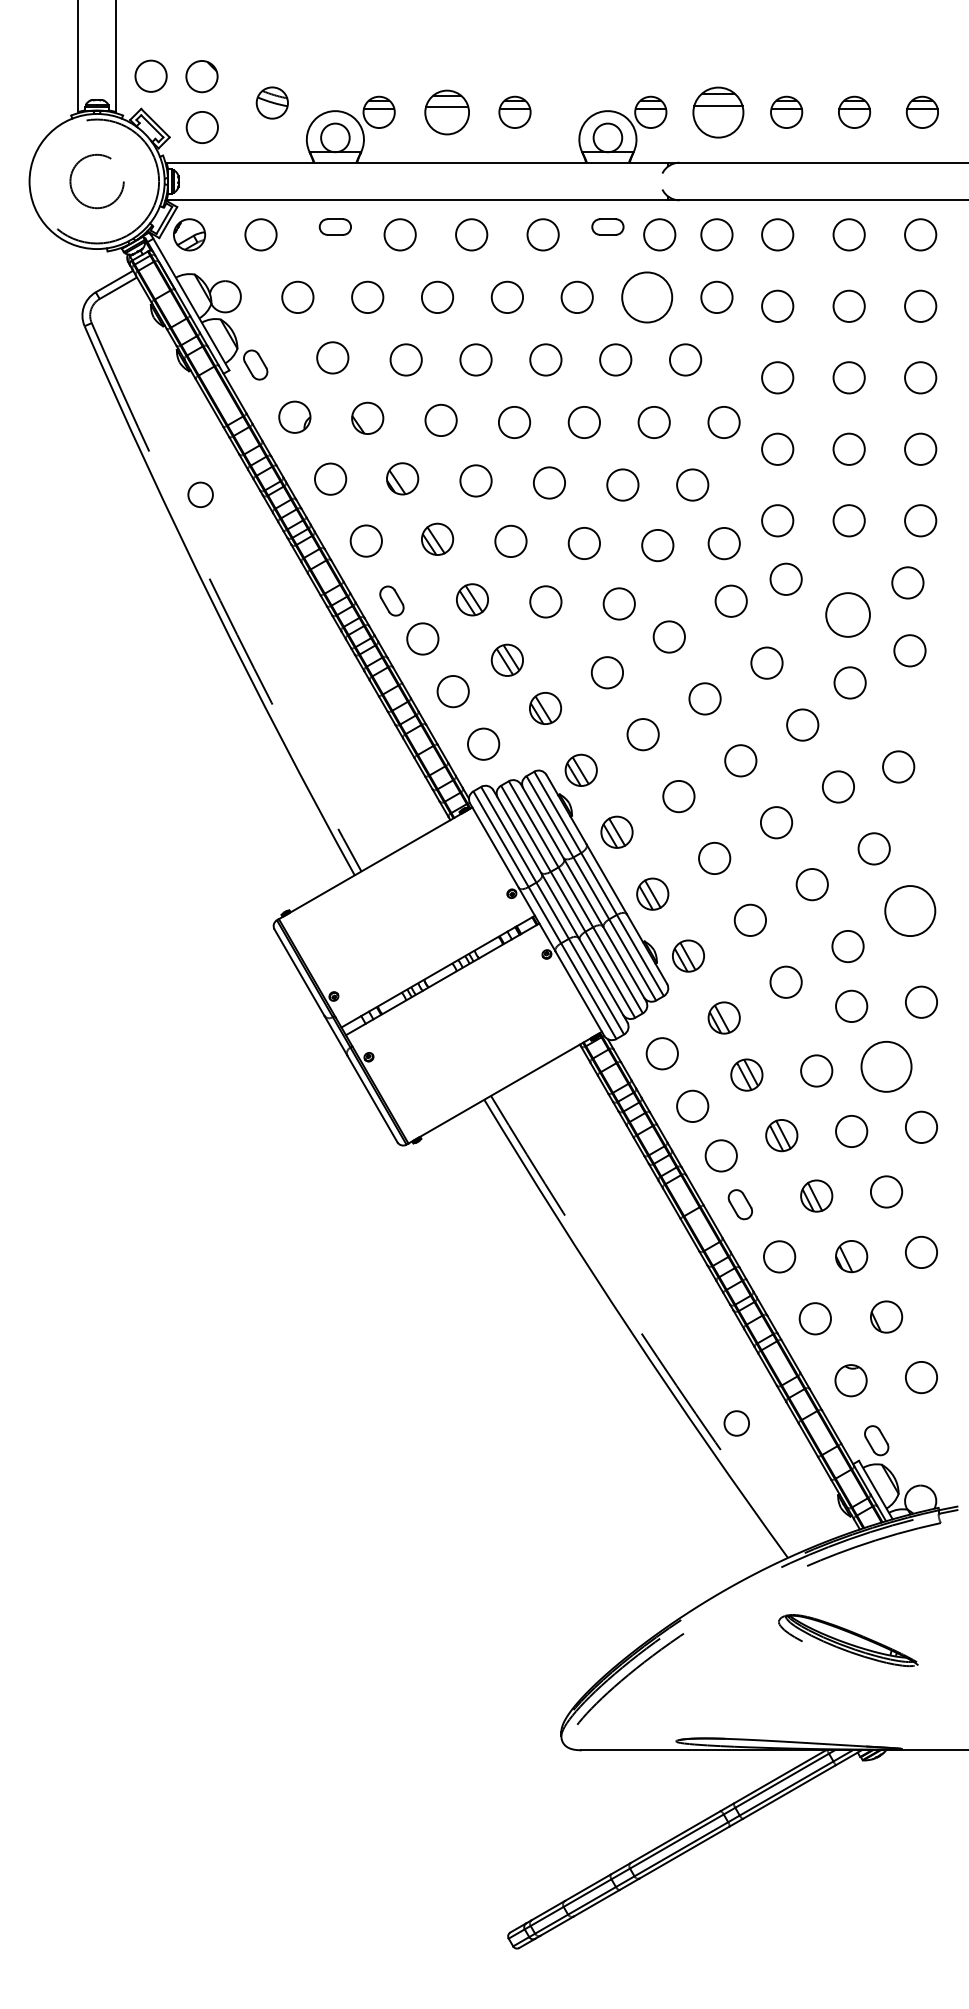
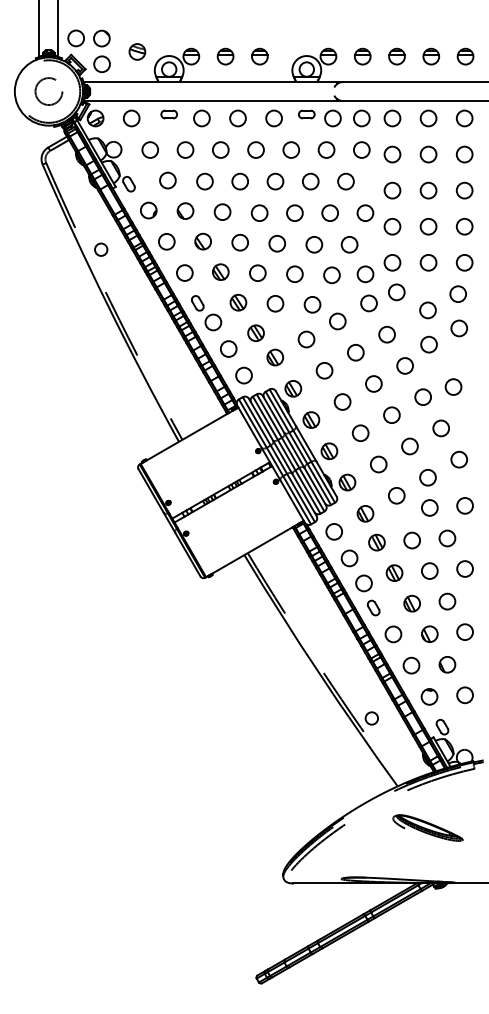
part: (446, 112) -> (225, 56), size x0.71
part: (718, 112) -> (362, 56), size x0.62
circle: (646, 296) -> (326, 149), size x0.62
circle: (847, 615) -> (427, 310), size x0.71
circle: (908, 910) -> (458, 459), size x0.62
circle: (886, 1066) -> (447, 538), size x0.62

